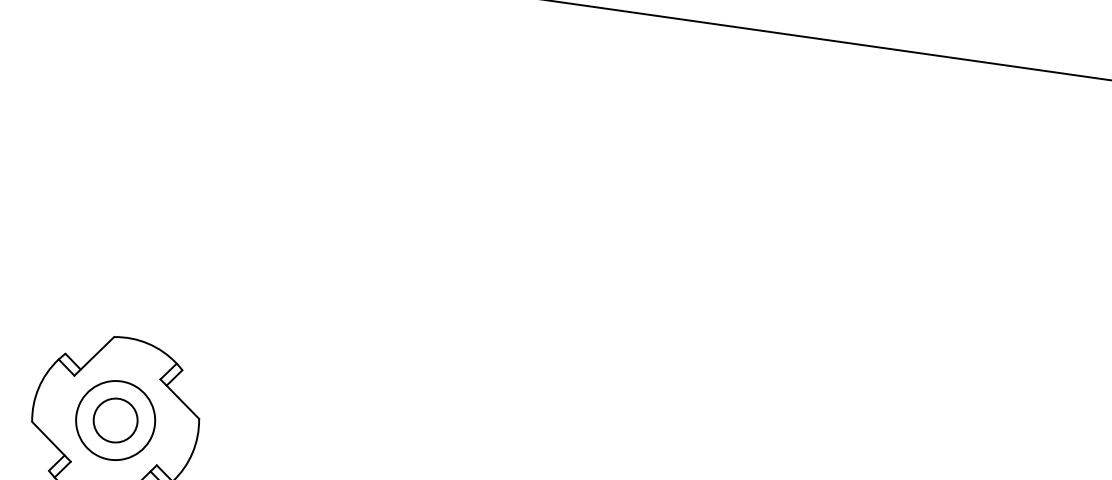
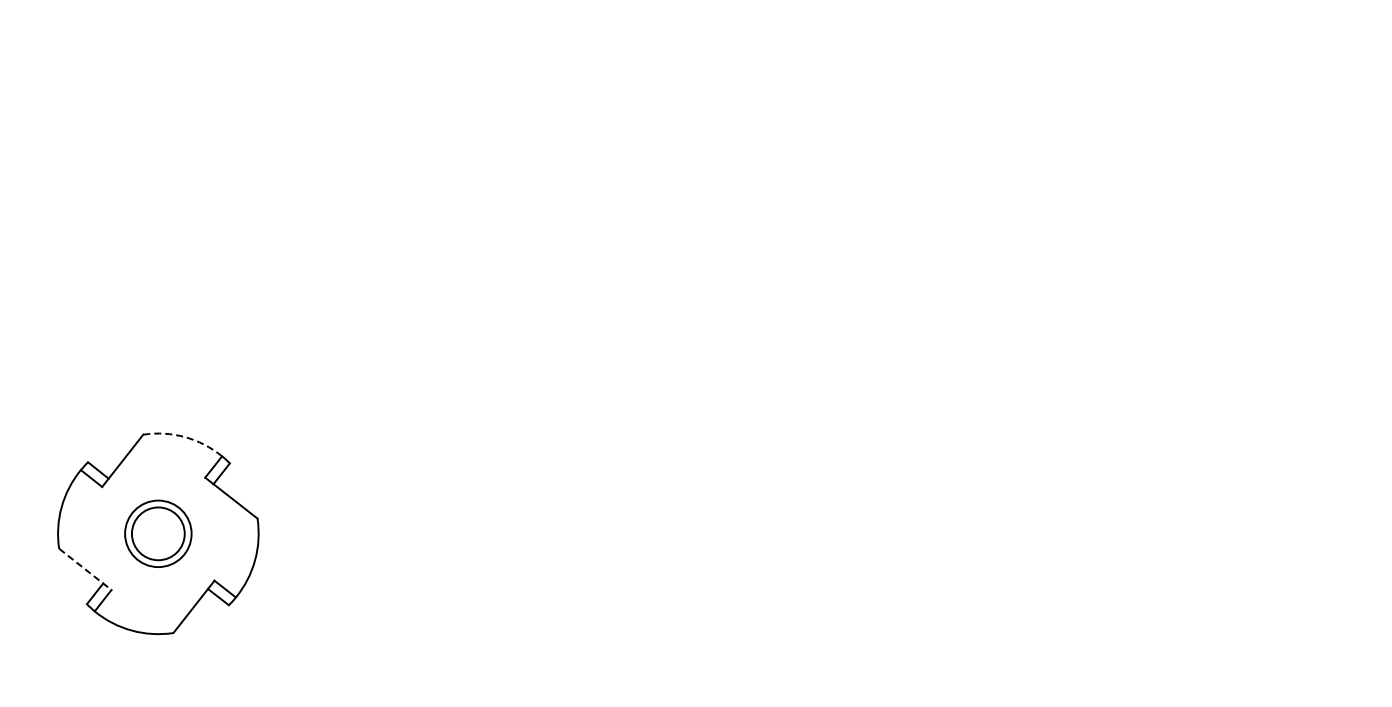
arc: (147, 343) -> (184, 437), solid -> dashed
circle: (114, 420) -> (157, 533), size x0.7
line: (51, 441) -> (85, 569), solid -> dashed

